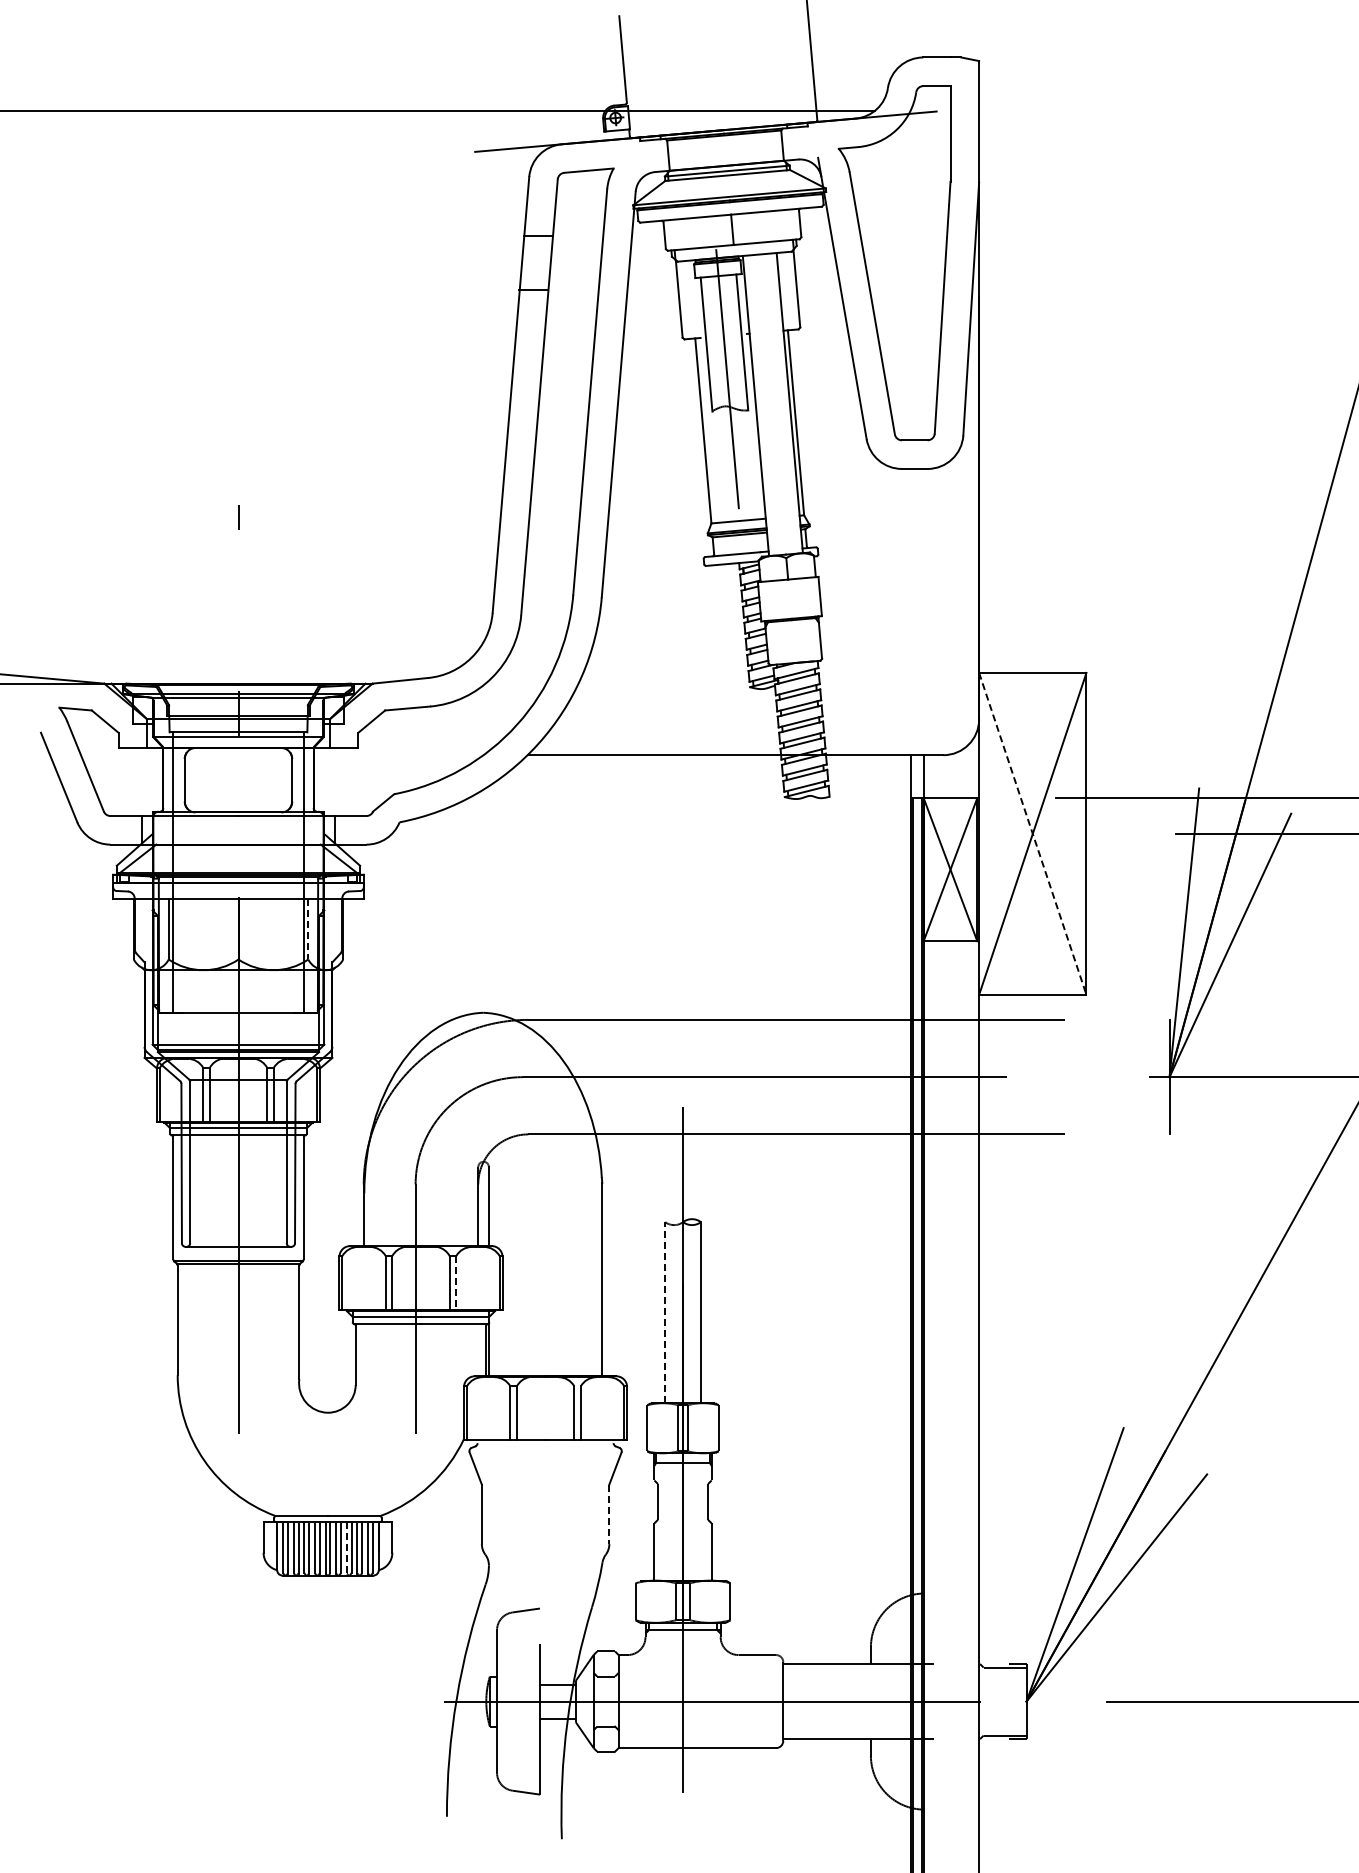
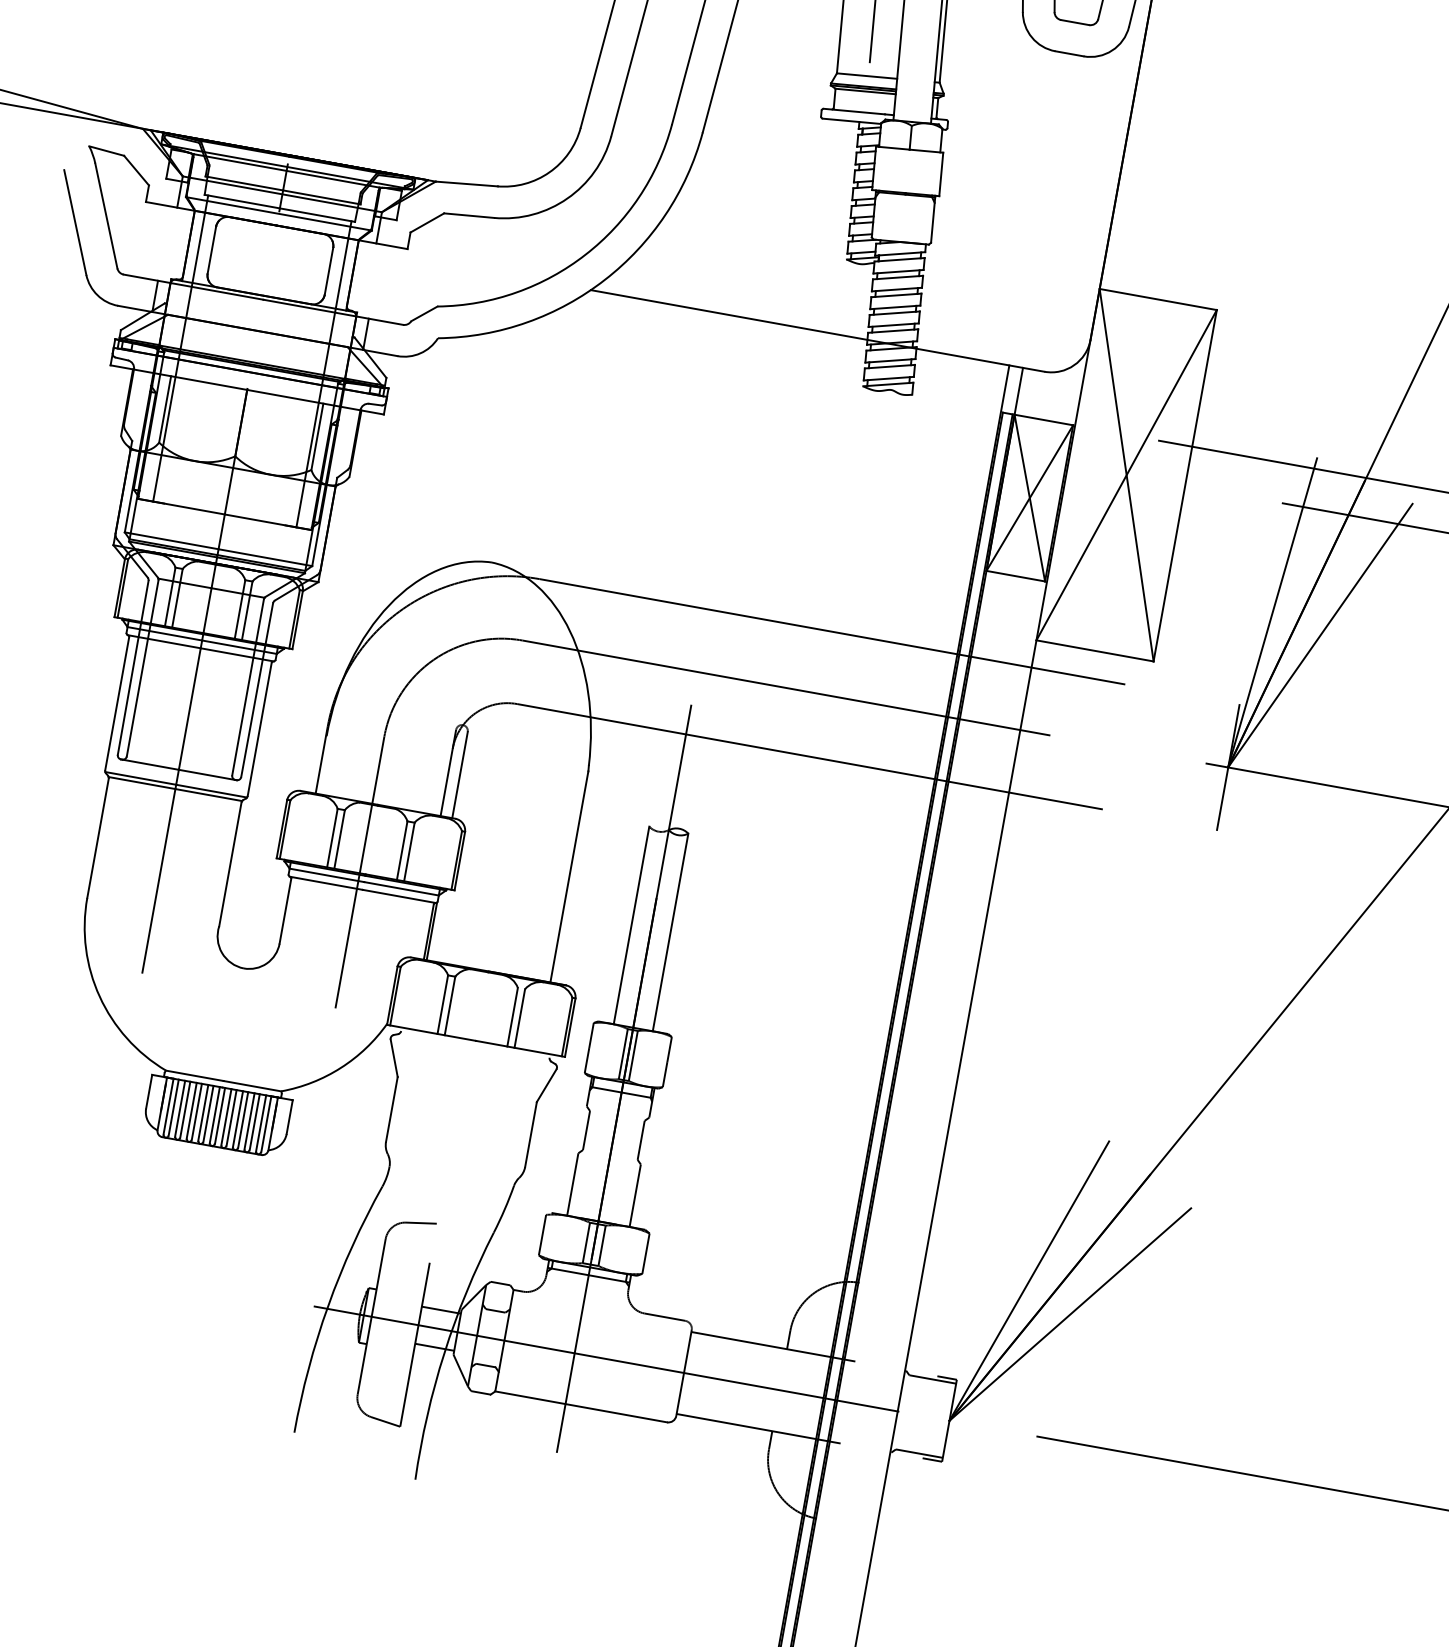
line: (1032, 833) -> (1126, 474), dashed -> solid
line: (308, 929) -> (317, 437), dashed -> solid
line: (456, 1282) -> (409, 851), dashed -> solid
line: (665, 1312) -> (631, 925), dashed -> solid
line: (609, 1514) -> (531, 1134), dashed -> solid
line: (346, 1548) -> (237, 1120), dashed -> solid

